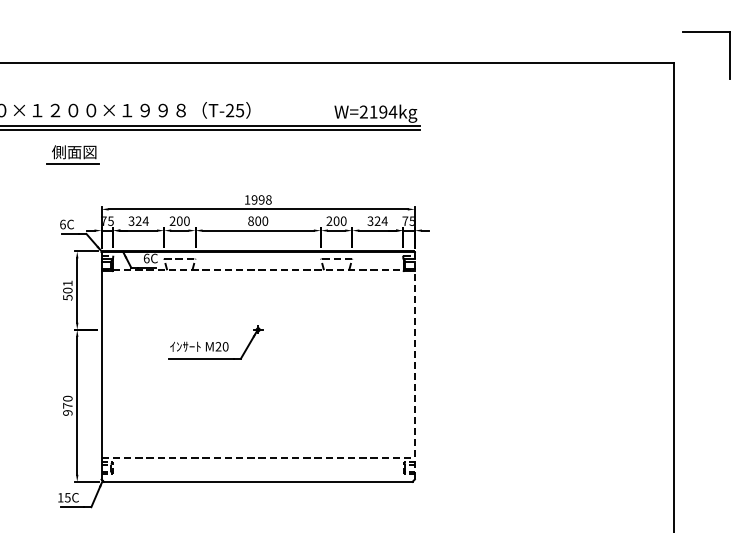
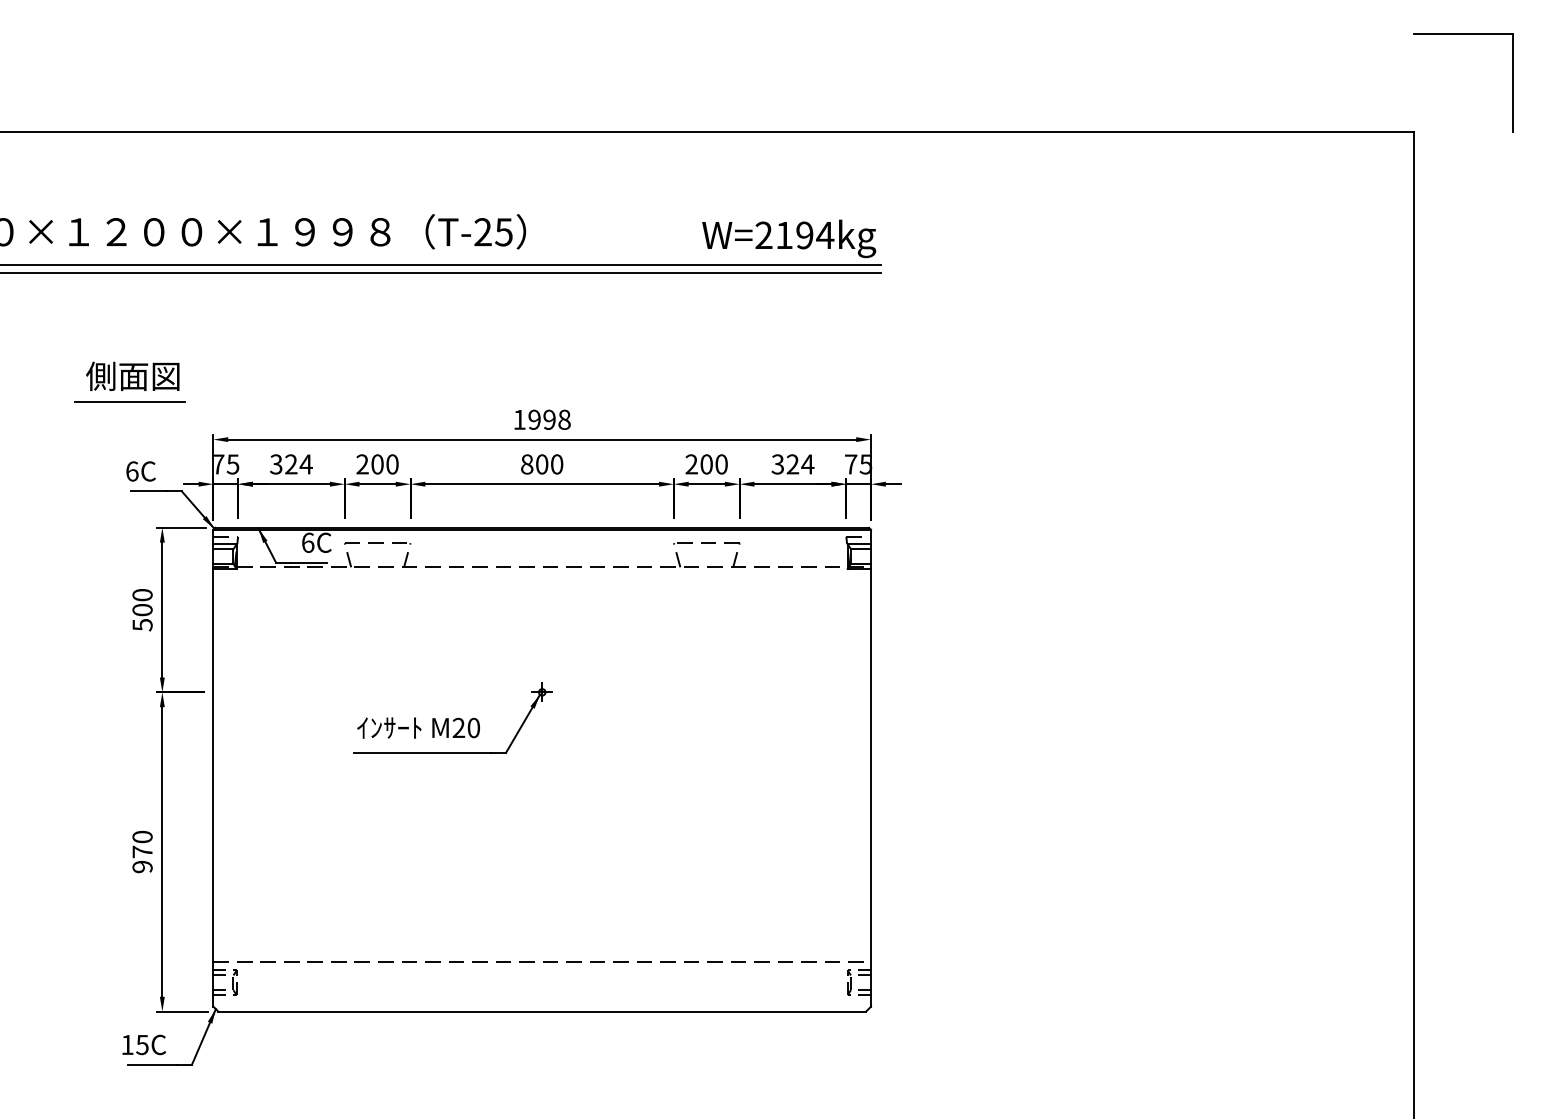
part: (706, 32) -> (1464, 34), moved
part: (72, 154) -> (129, 381), moved
text: (67, 283) -> (141, 595), 501 -> 500
line: (414, 365) -> (870, 767), dashed -> solid

